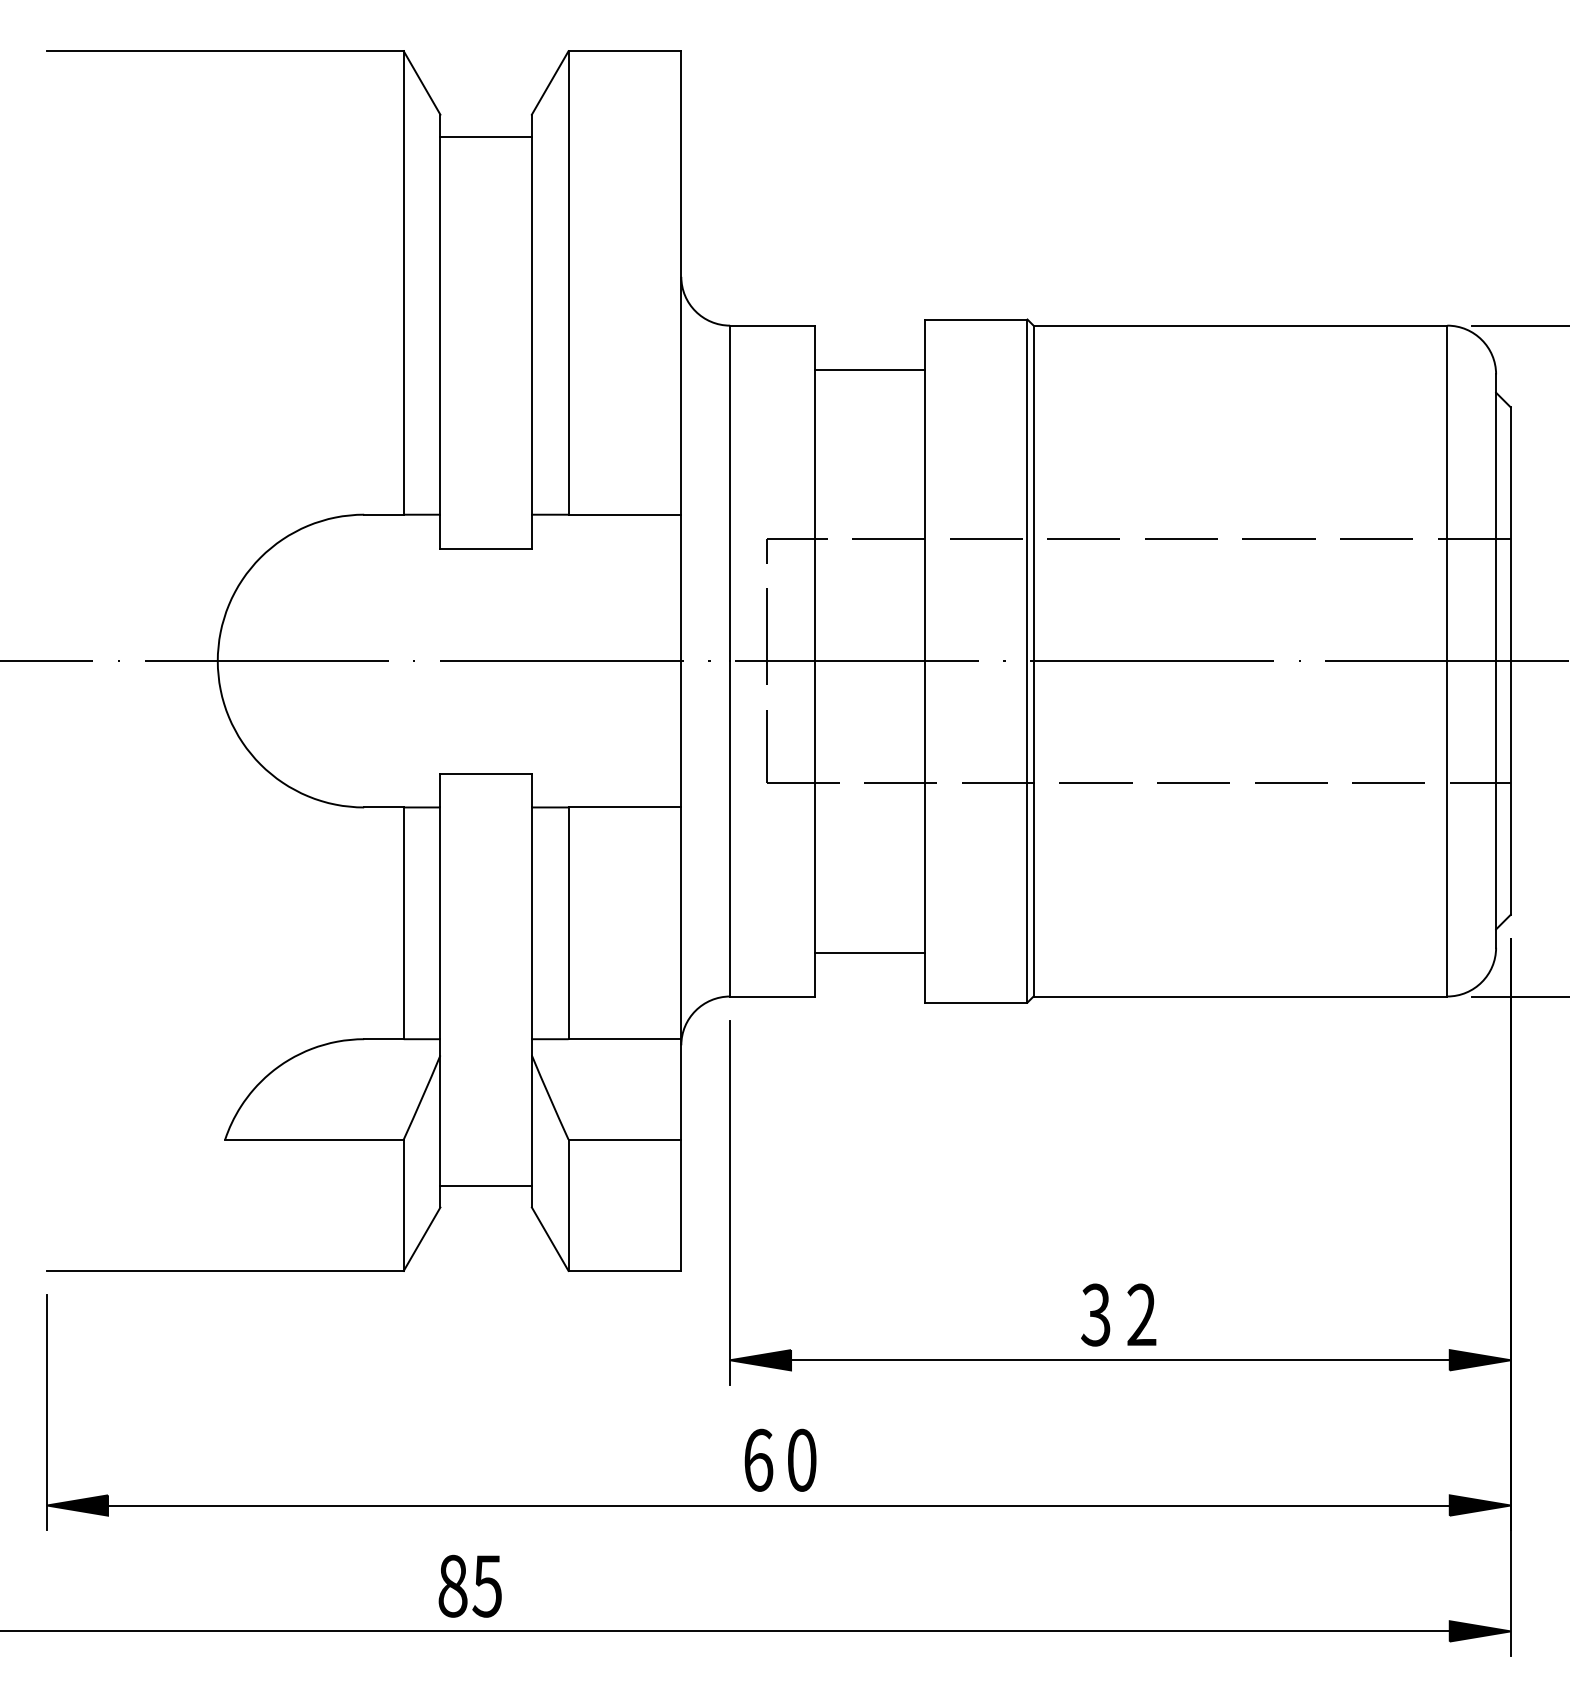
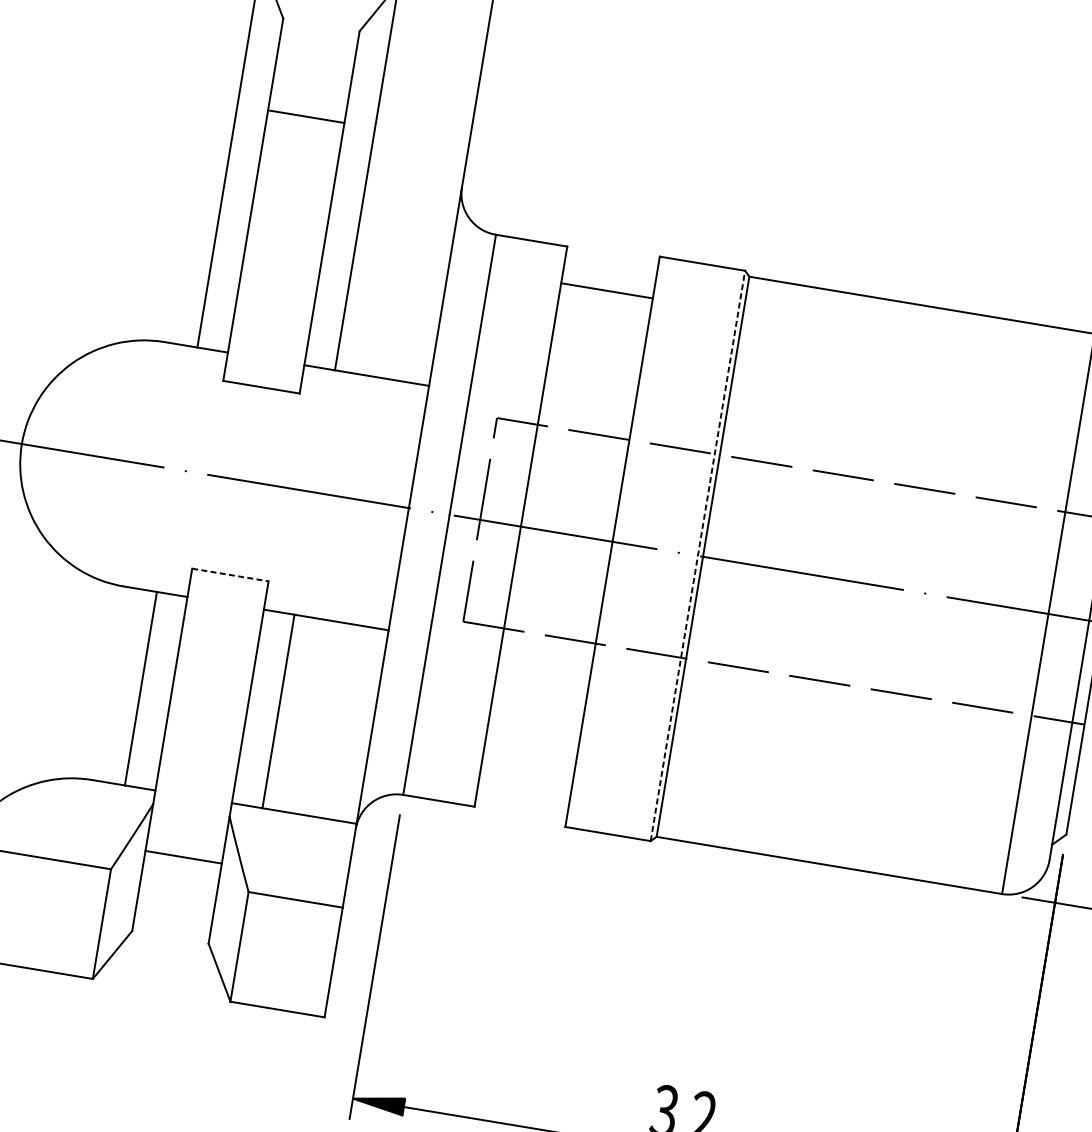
line: (485, 136) -> (305, 116), moved
line: (1027, 661) -> (697, 556), solid -> dashed
line: (486, 773) -> (230, 575), solid -> dashed
line: (870, 952) -> (526, 777), removed
line: (485, 1185) -> (183, 857), moved

